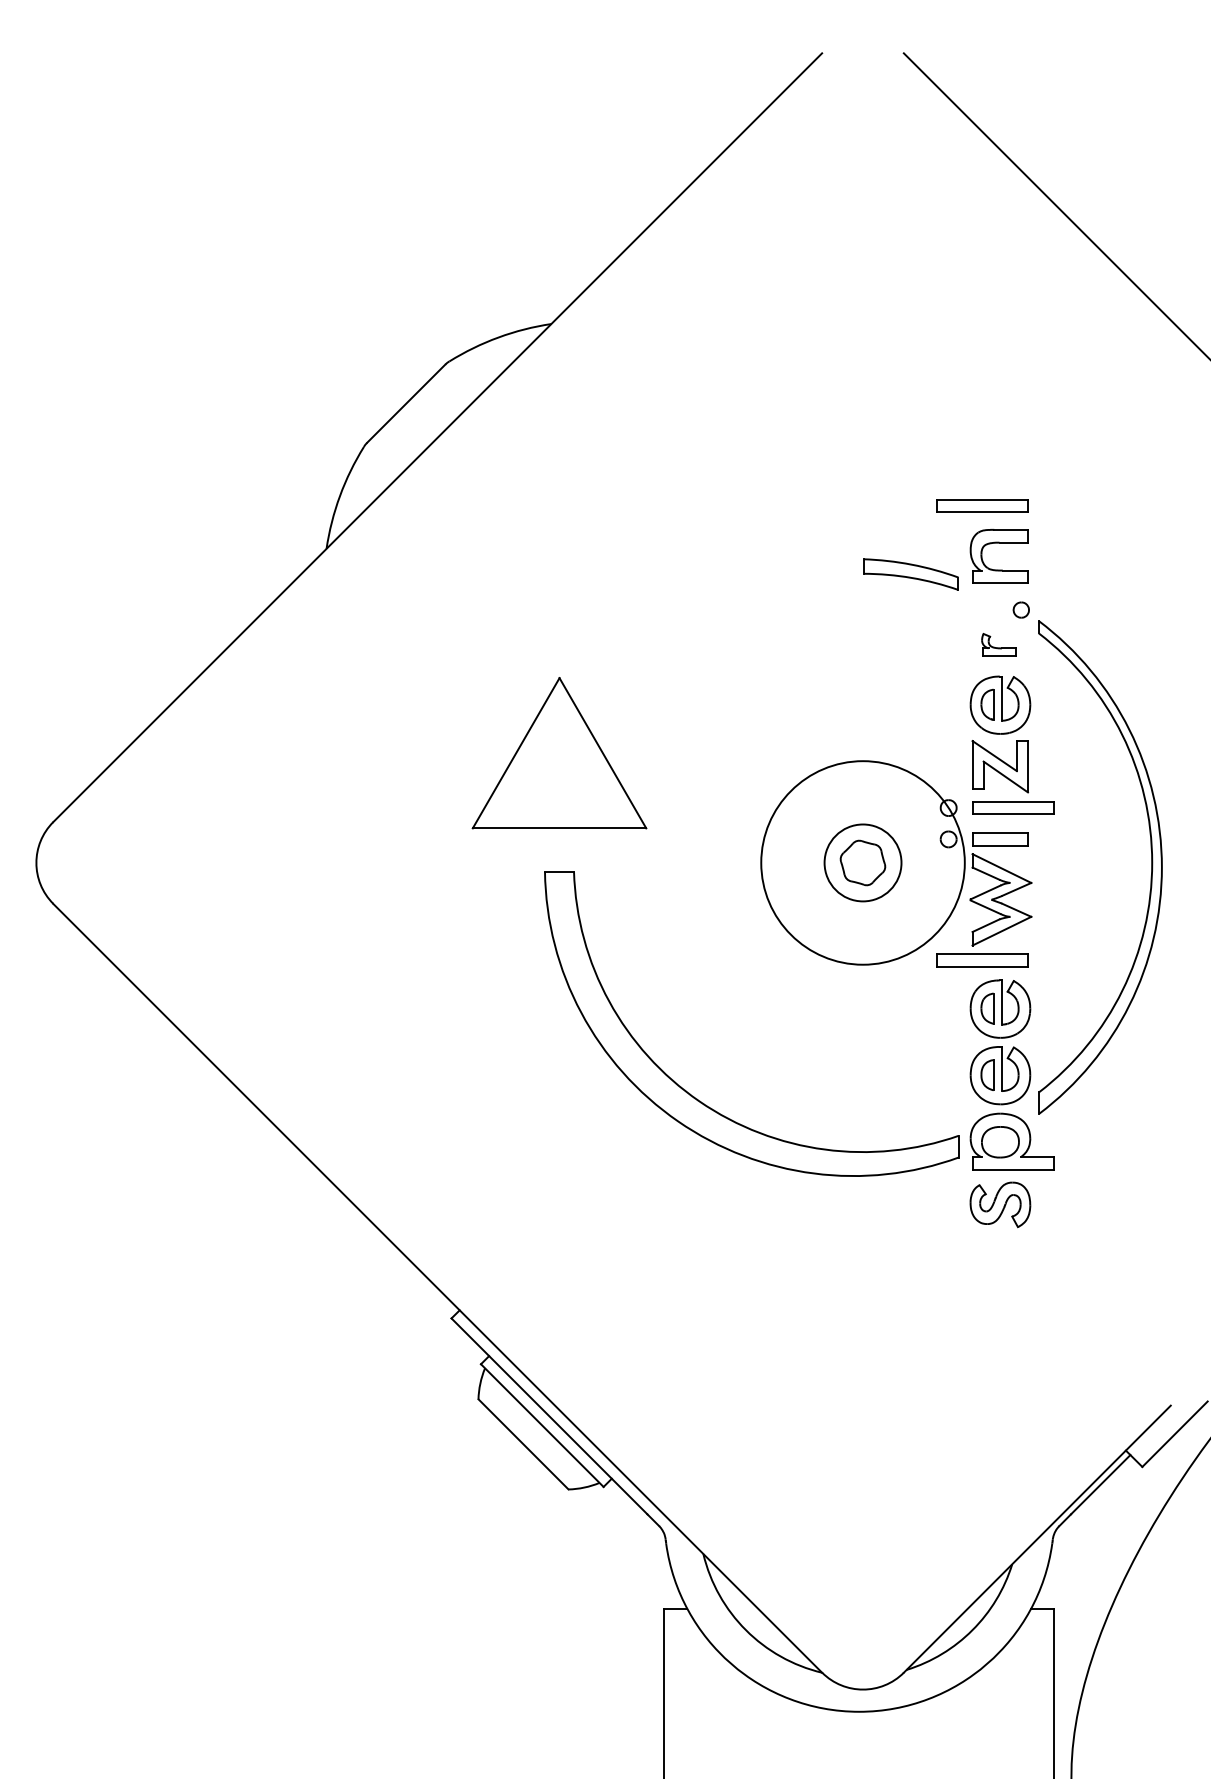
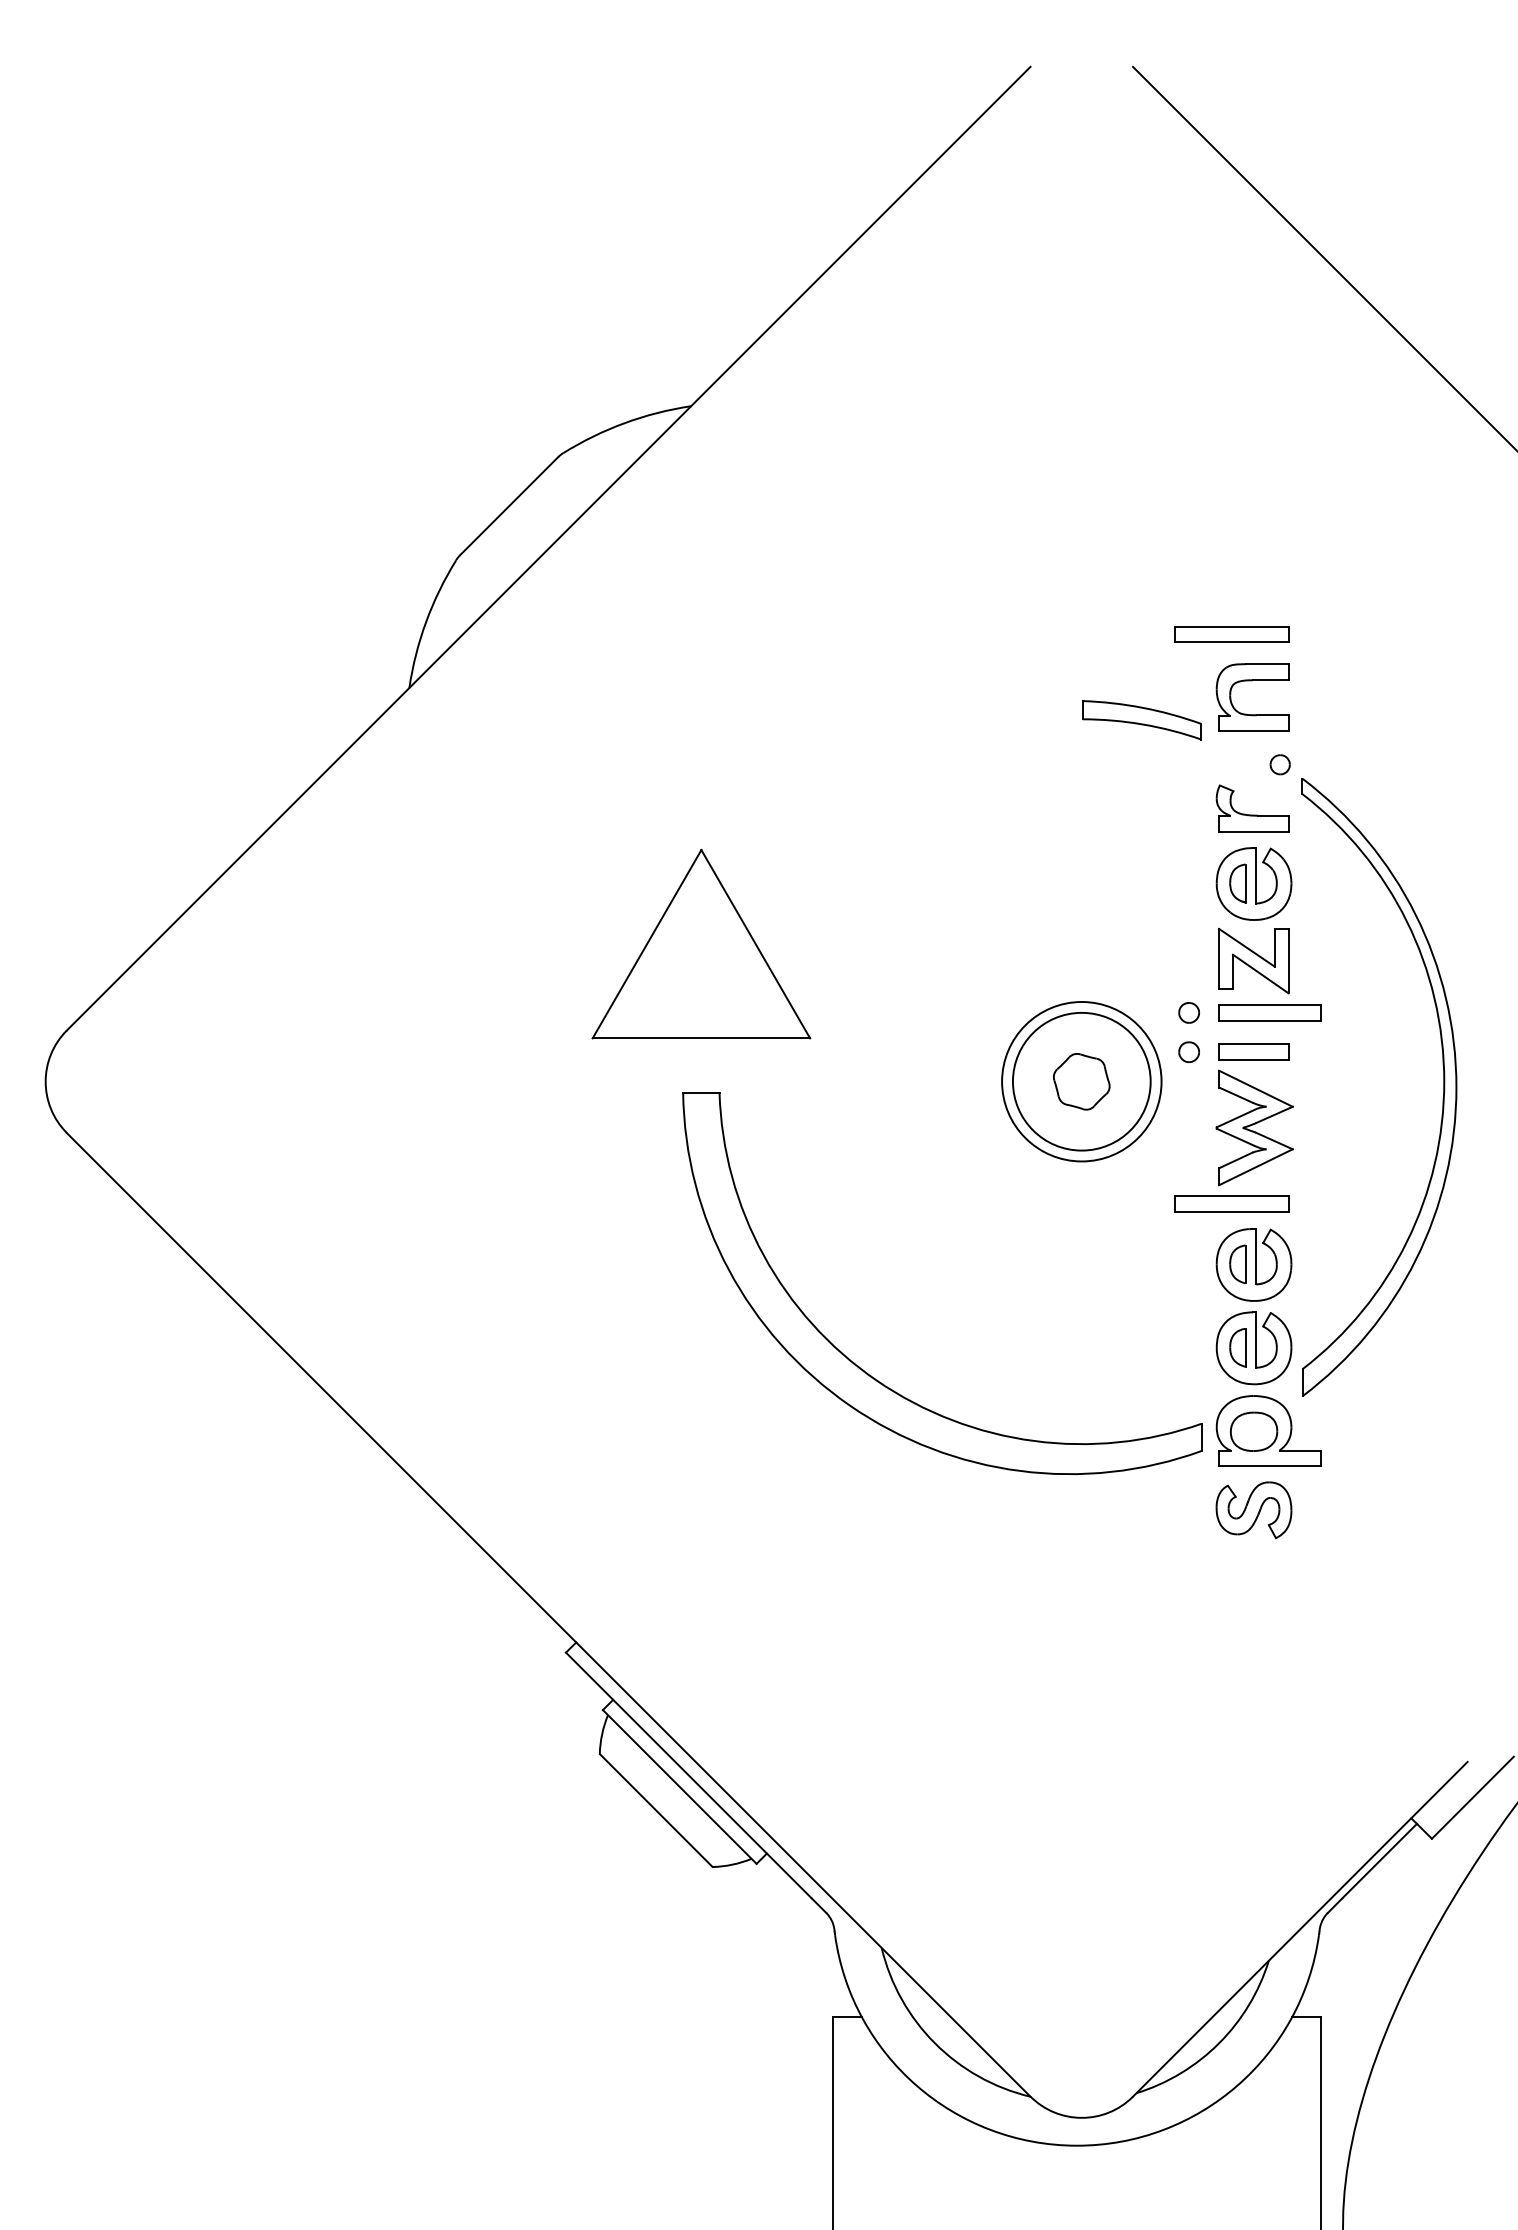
part: (999, 644) -> (1252, 808), size x1.67
circle: (862, 862) -> (1081, 1081), size x0.62
circle: (862, 862) -> (1081, 1081), size x1.43

